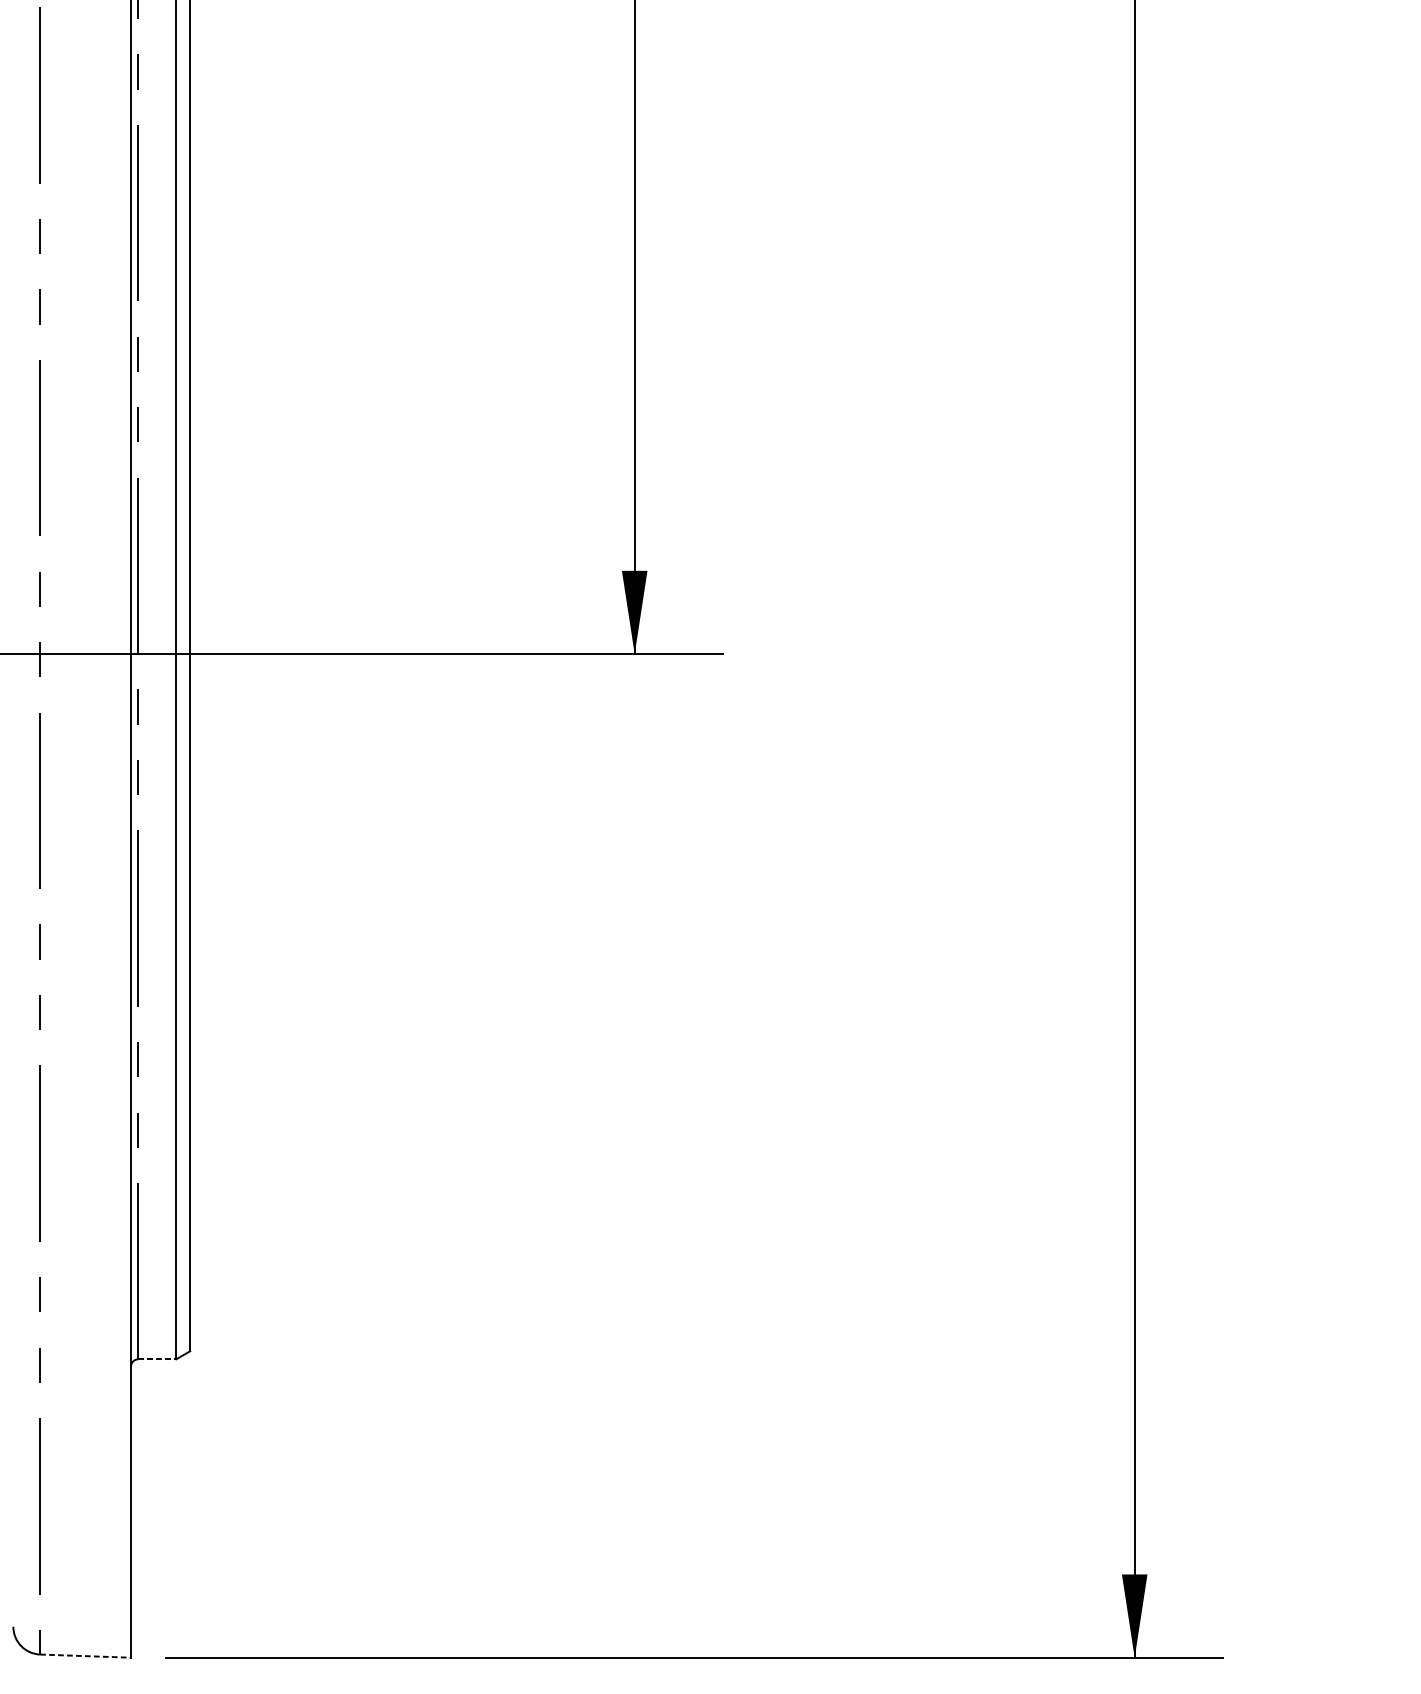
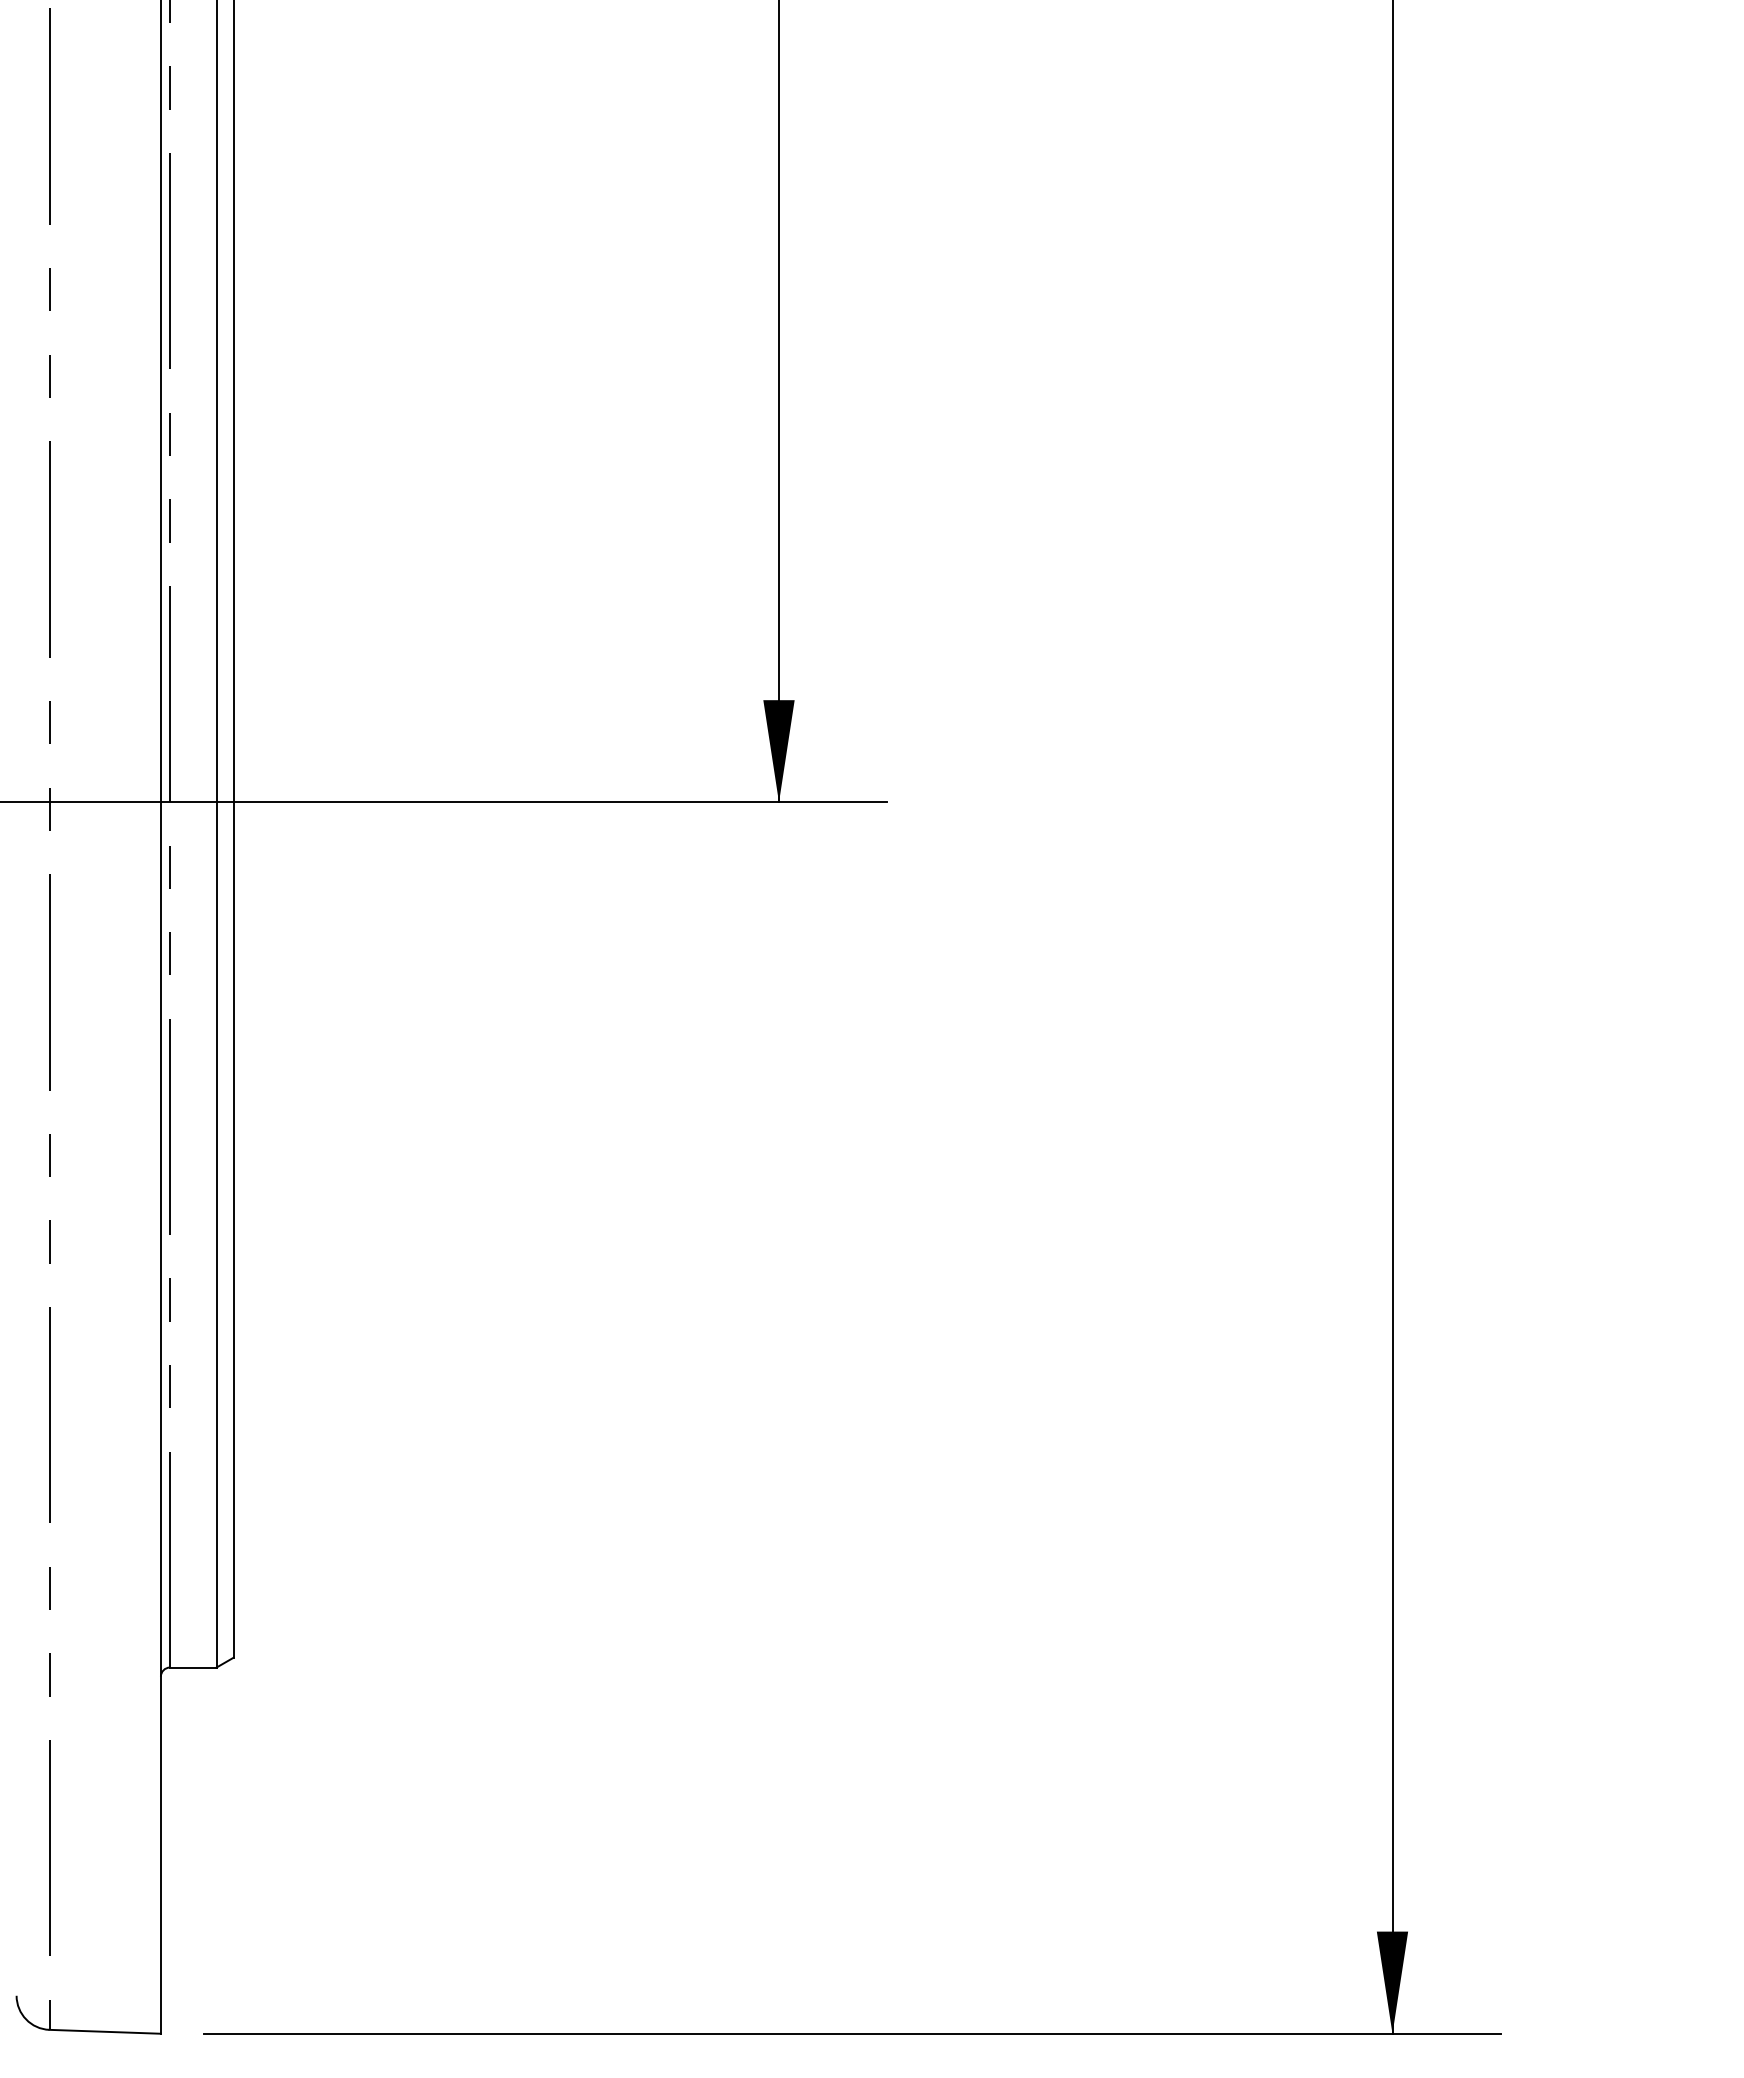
line: (157, 1359) -> (193, 1667), dashed -> solid
line: (85, 1655) -> (105, 2031), dashed -> solid

